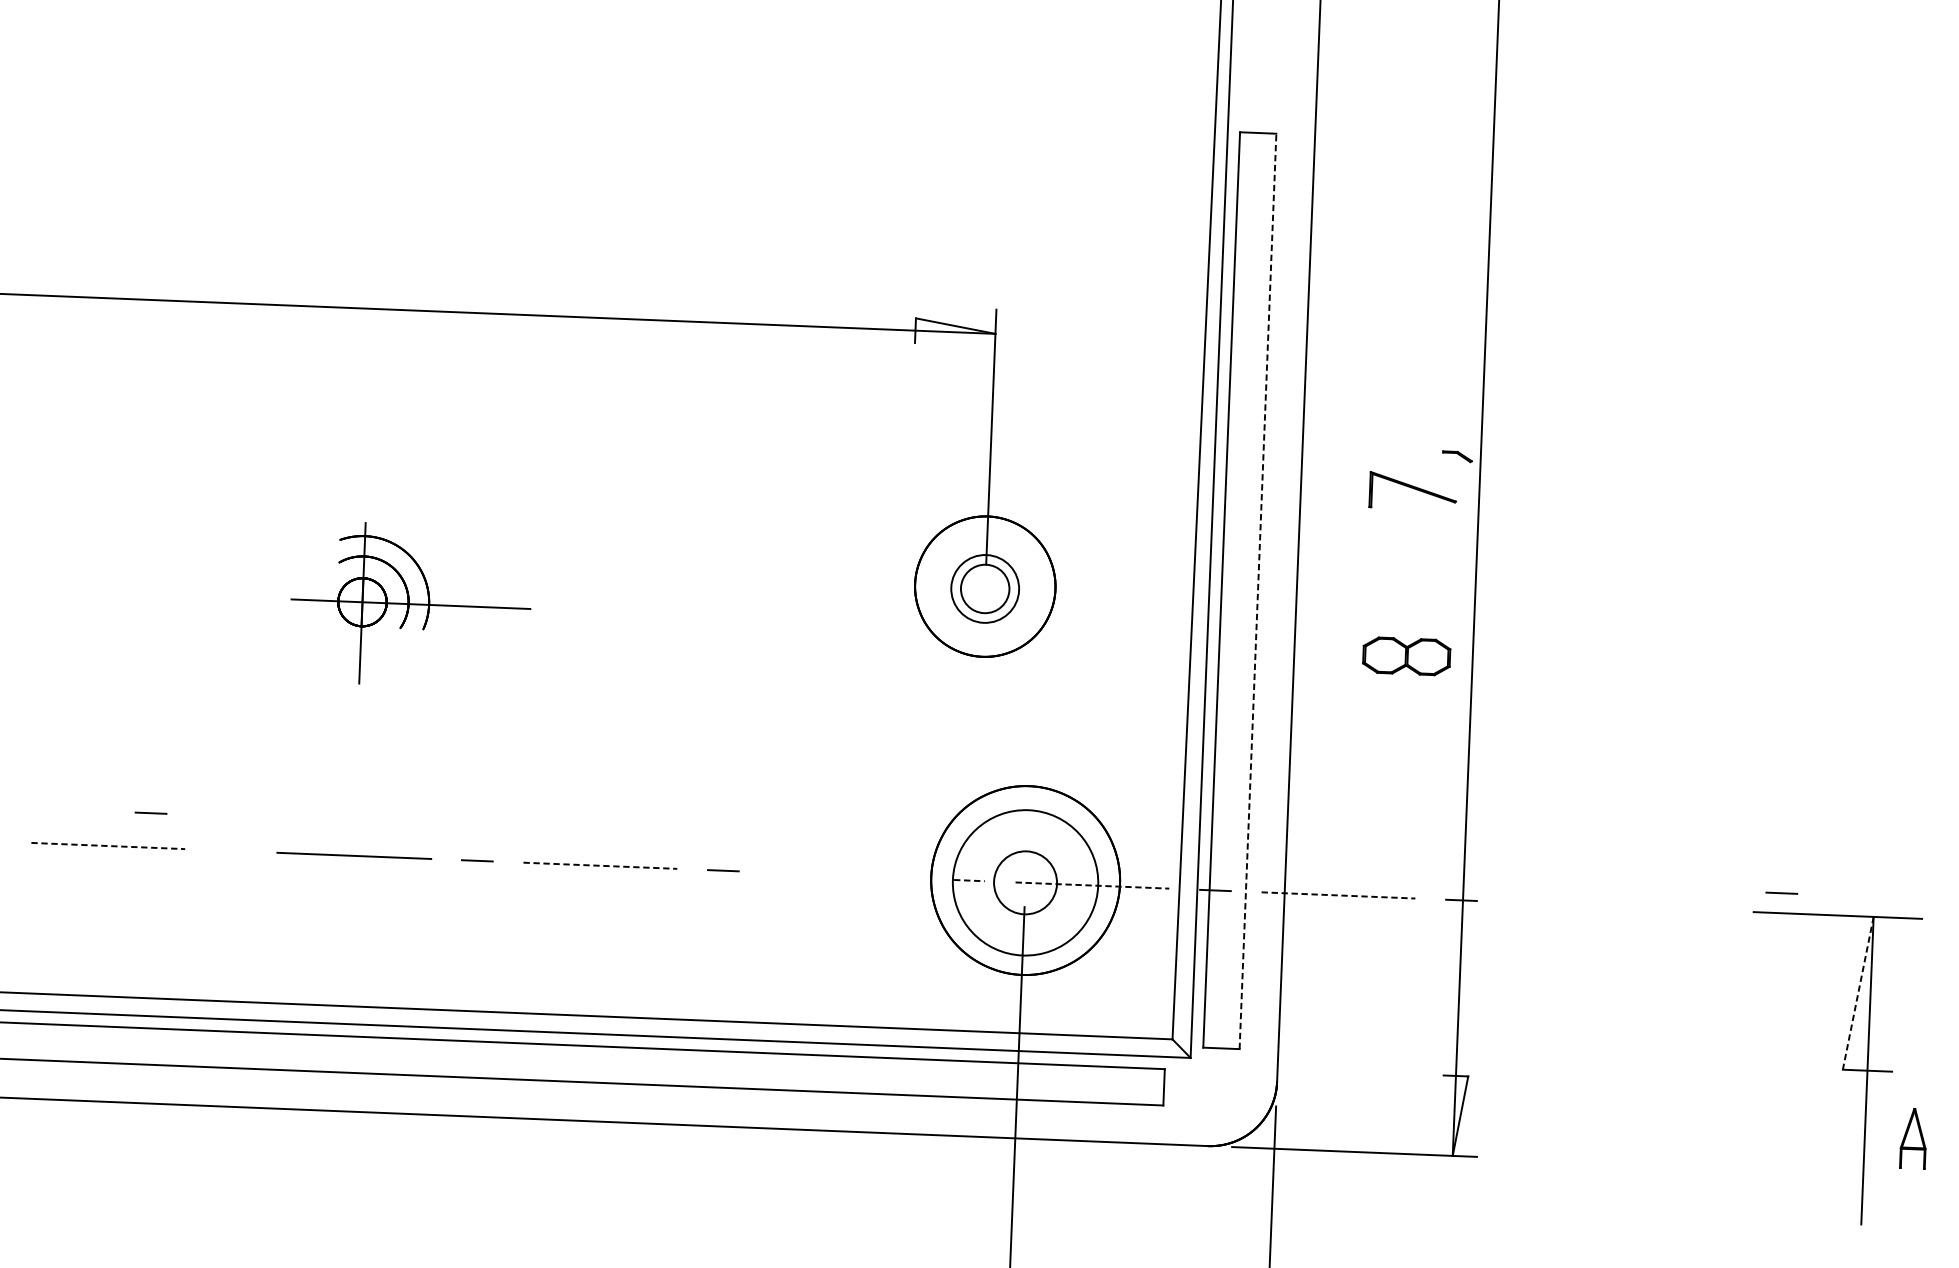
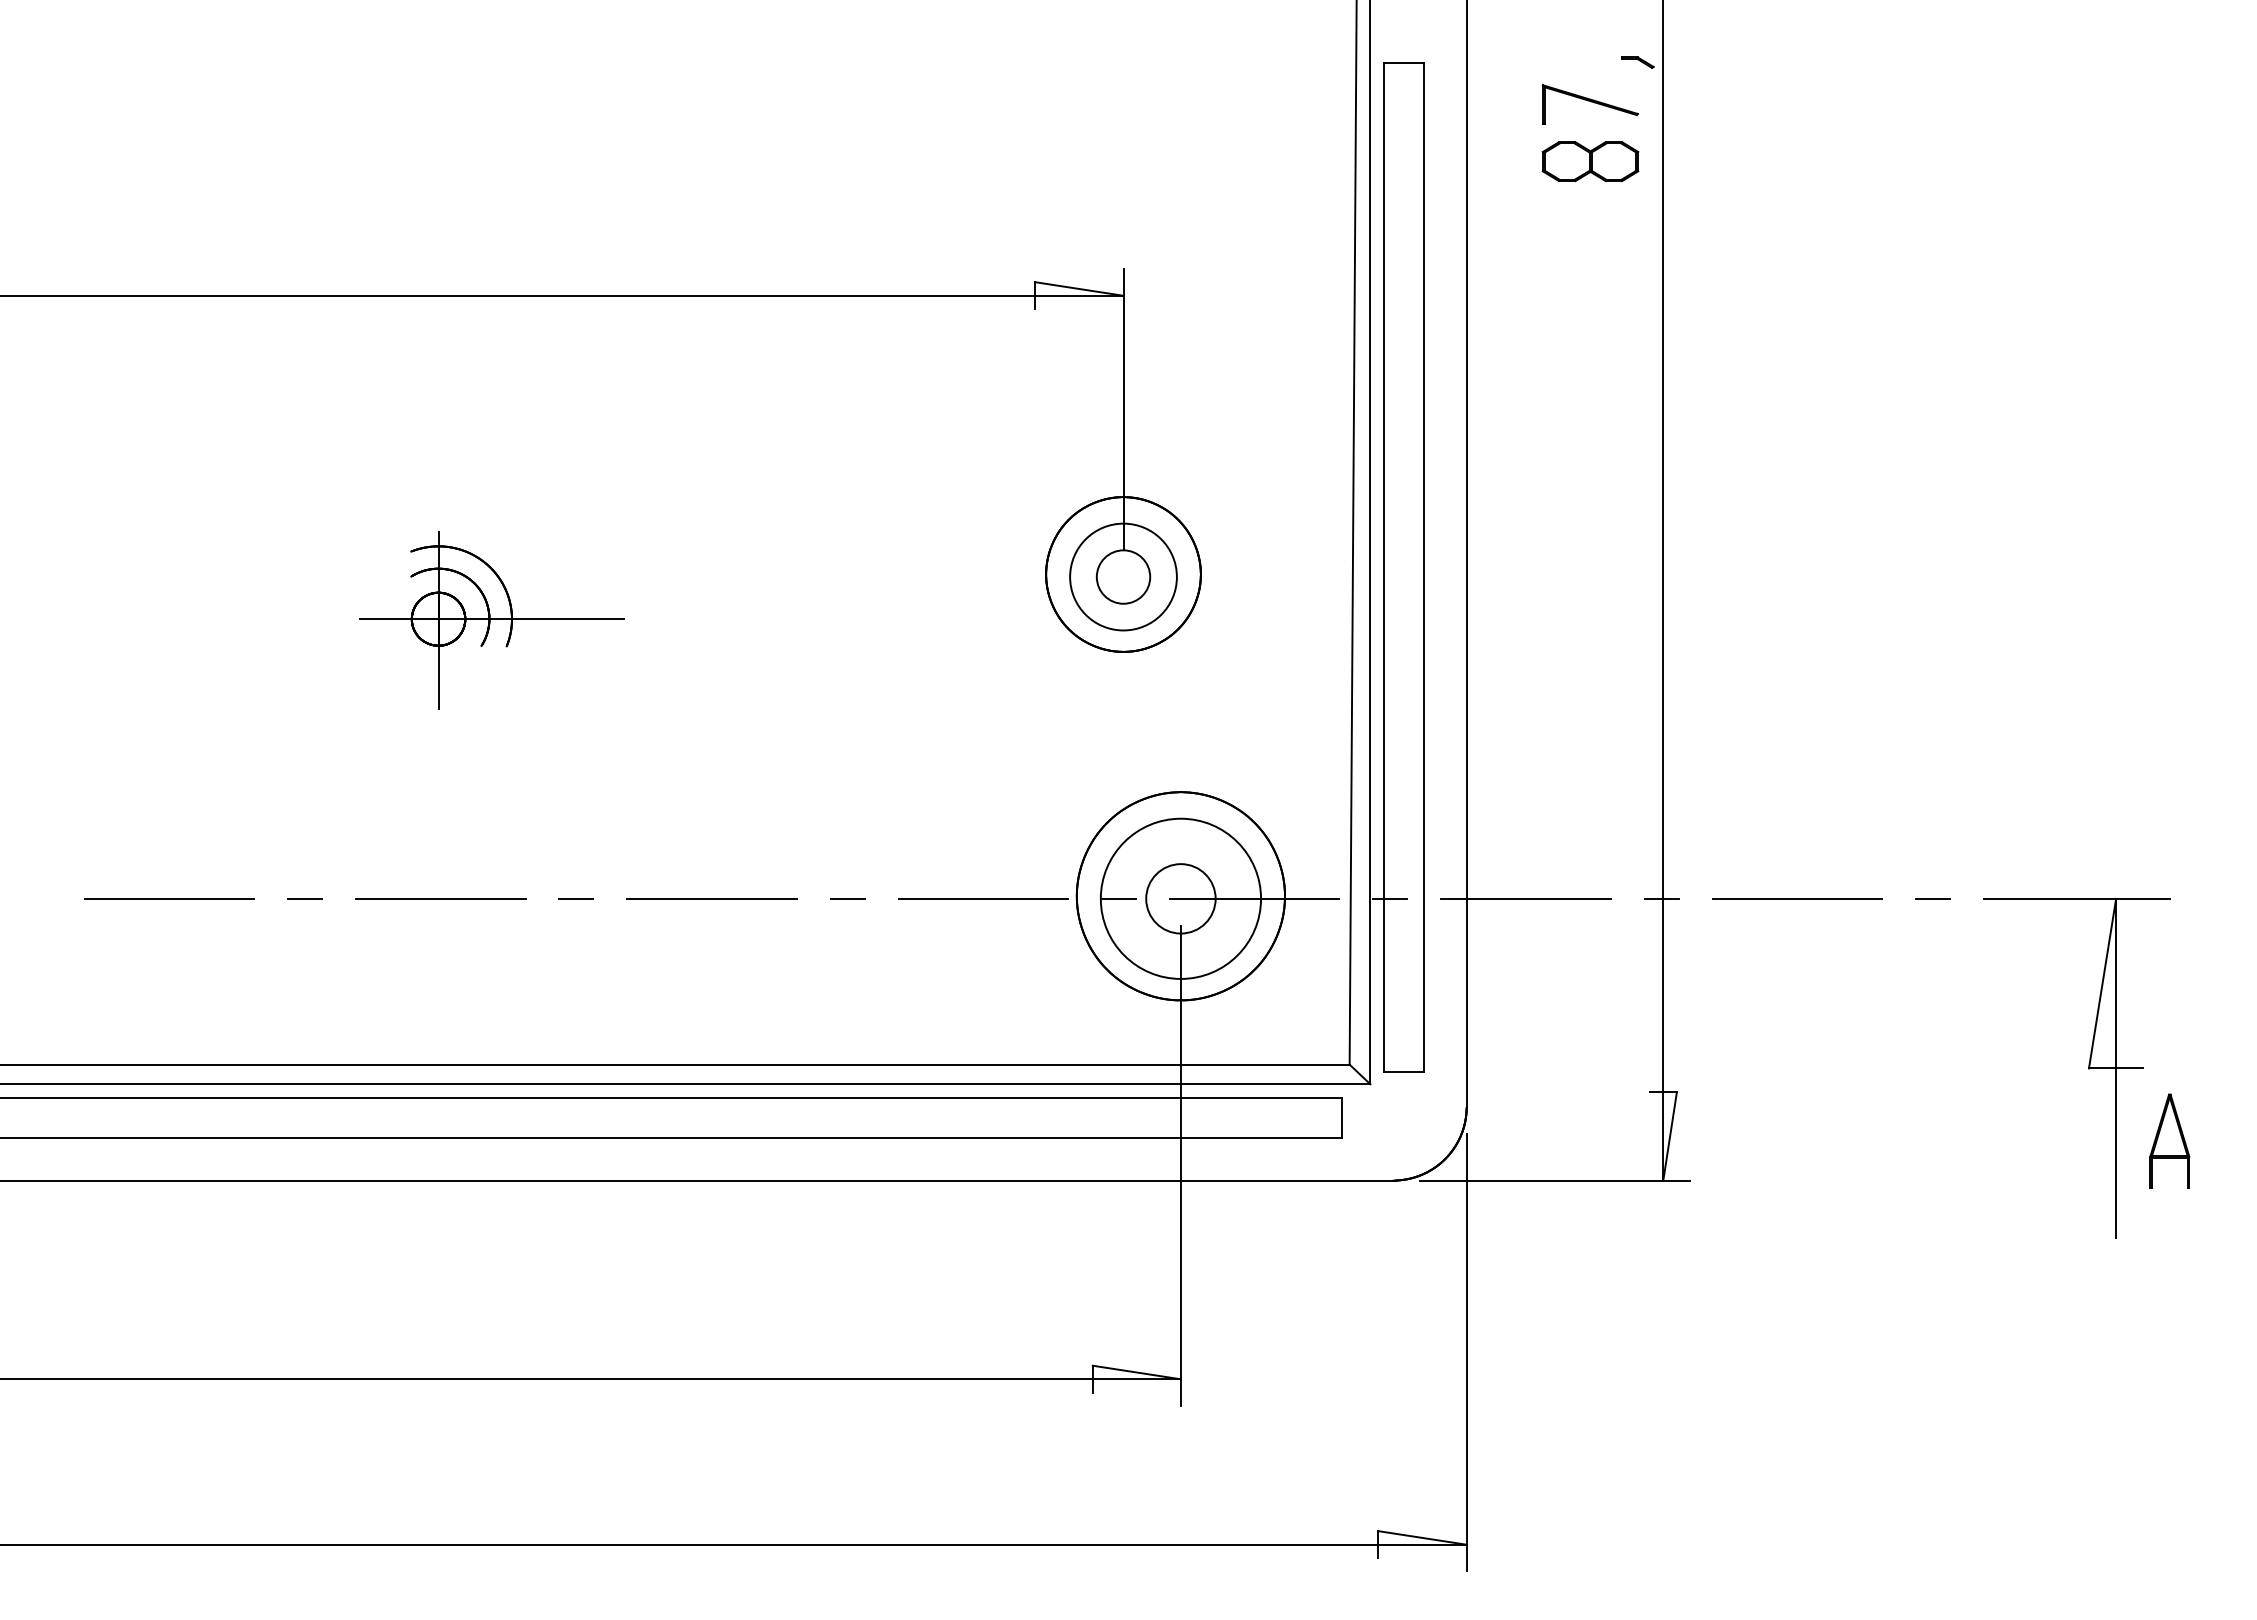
part: (1457, 456) -> (1637, 62), moved
part: (1412, 491) -> (1589, 104), moved
circle: (985, 588) -> (1123, 576), size x1.43
line: (1257, 591) -> (1423, 567), dashed -> solid
part: (1406, 656) -> (1590, 161), moved
line: (150, 812) -> (304, 898), moved
line: (108, 845) -> (169, 898), dashed -> solid
line: (600, 865) -> (712, 898), dashed -> solid
line: (846, 875) -> (983, 898), added
line: (969, 880) -> (1119, 898), dashed -> solid
line: (1092, 885) -> (1254, 898), dashed -> solid
line: (1781, 892) -> (1932, 898), moved
line: (1338, 895) -> (1525, 898), dashed -> solid
line: (1584, 905) -> (1797, 898), added
line: (1858, 993) -> (2102, 983), dashed -> solid
part: (1913, 1138) -> (2169, 1140), size x1.43

